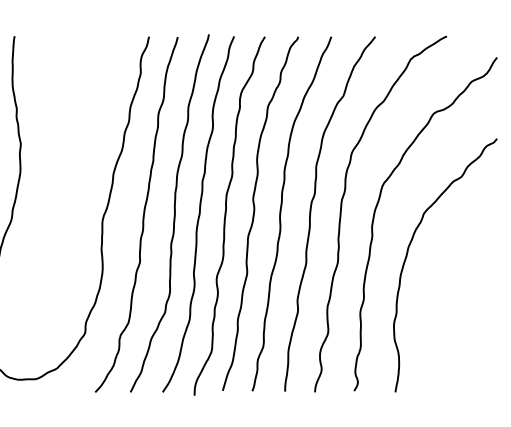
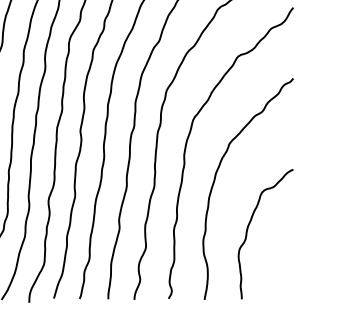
curve: (446, 308) -> (249, 226), added

